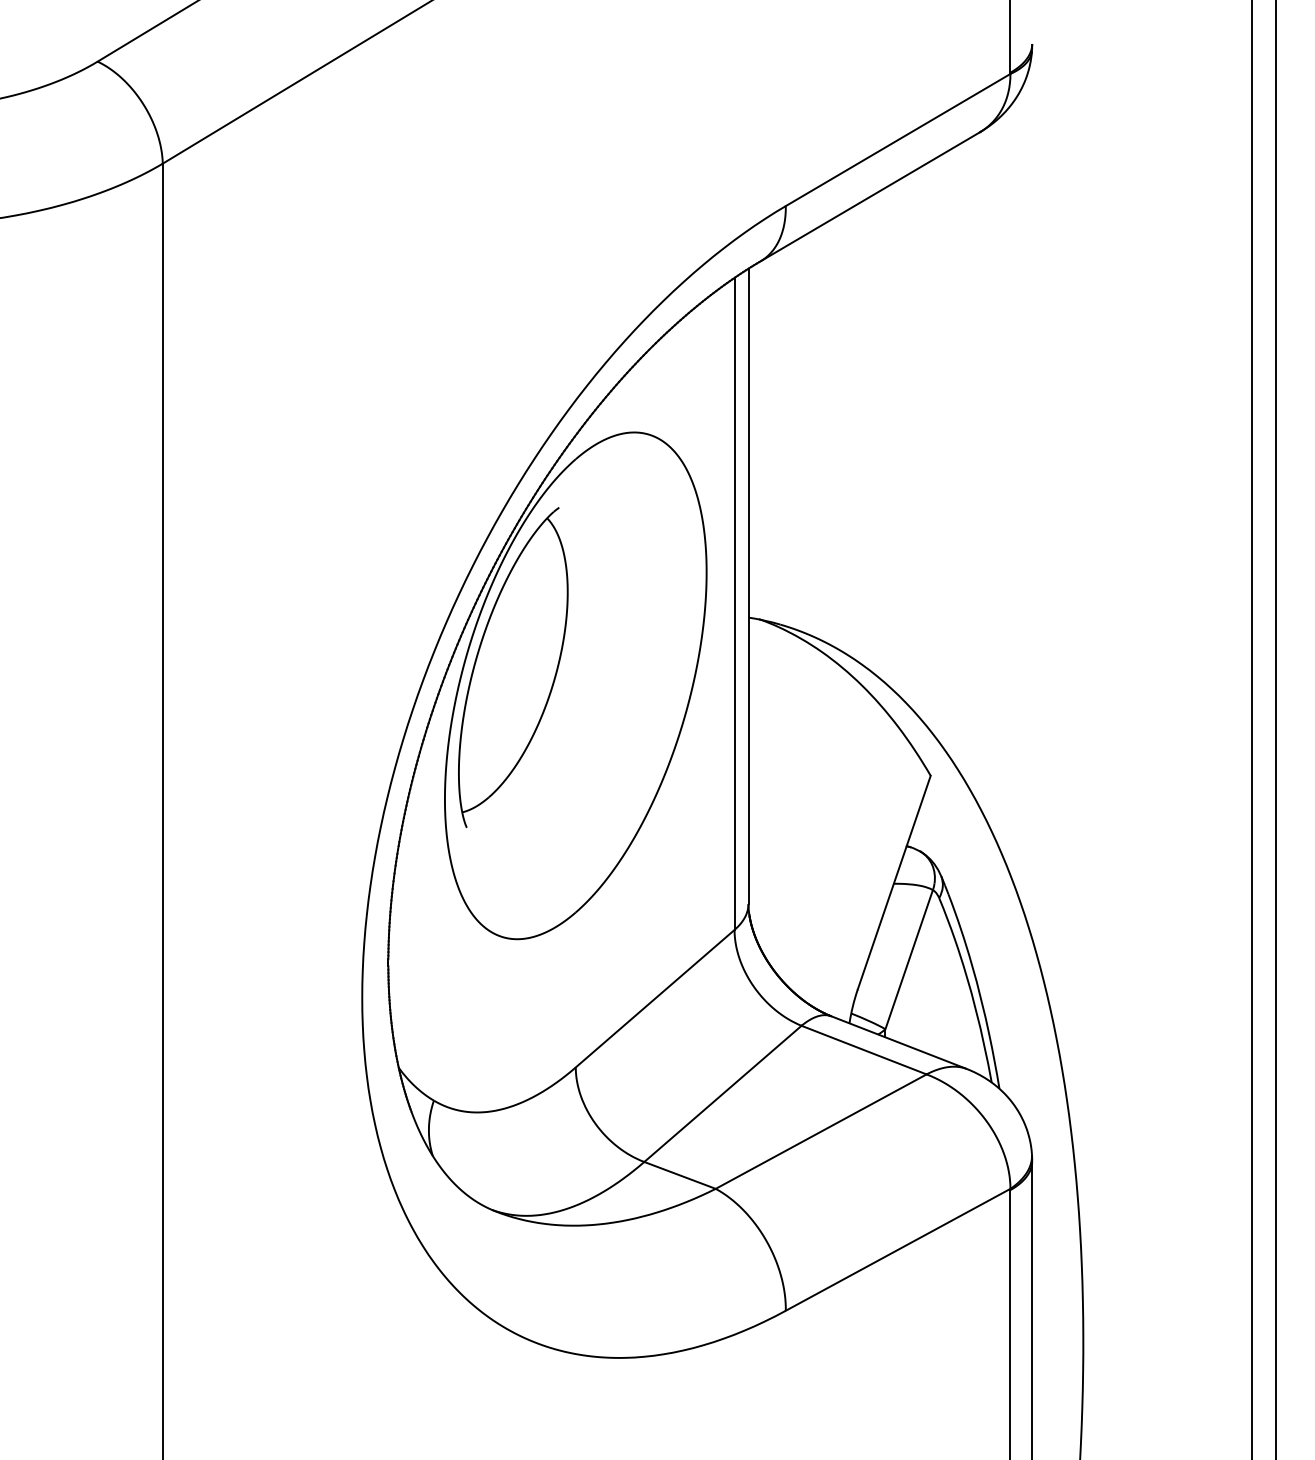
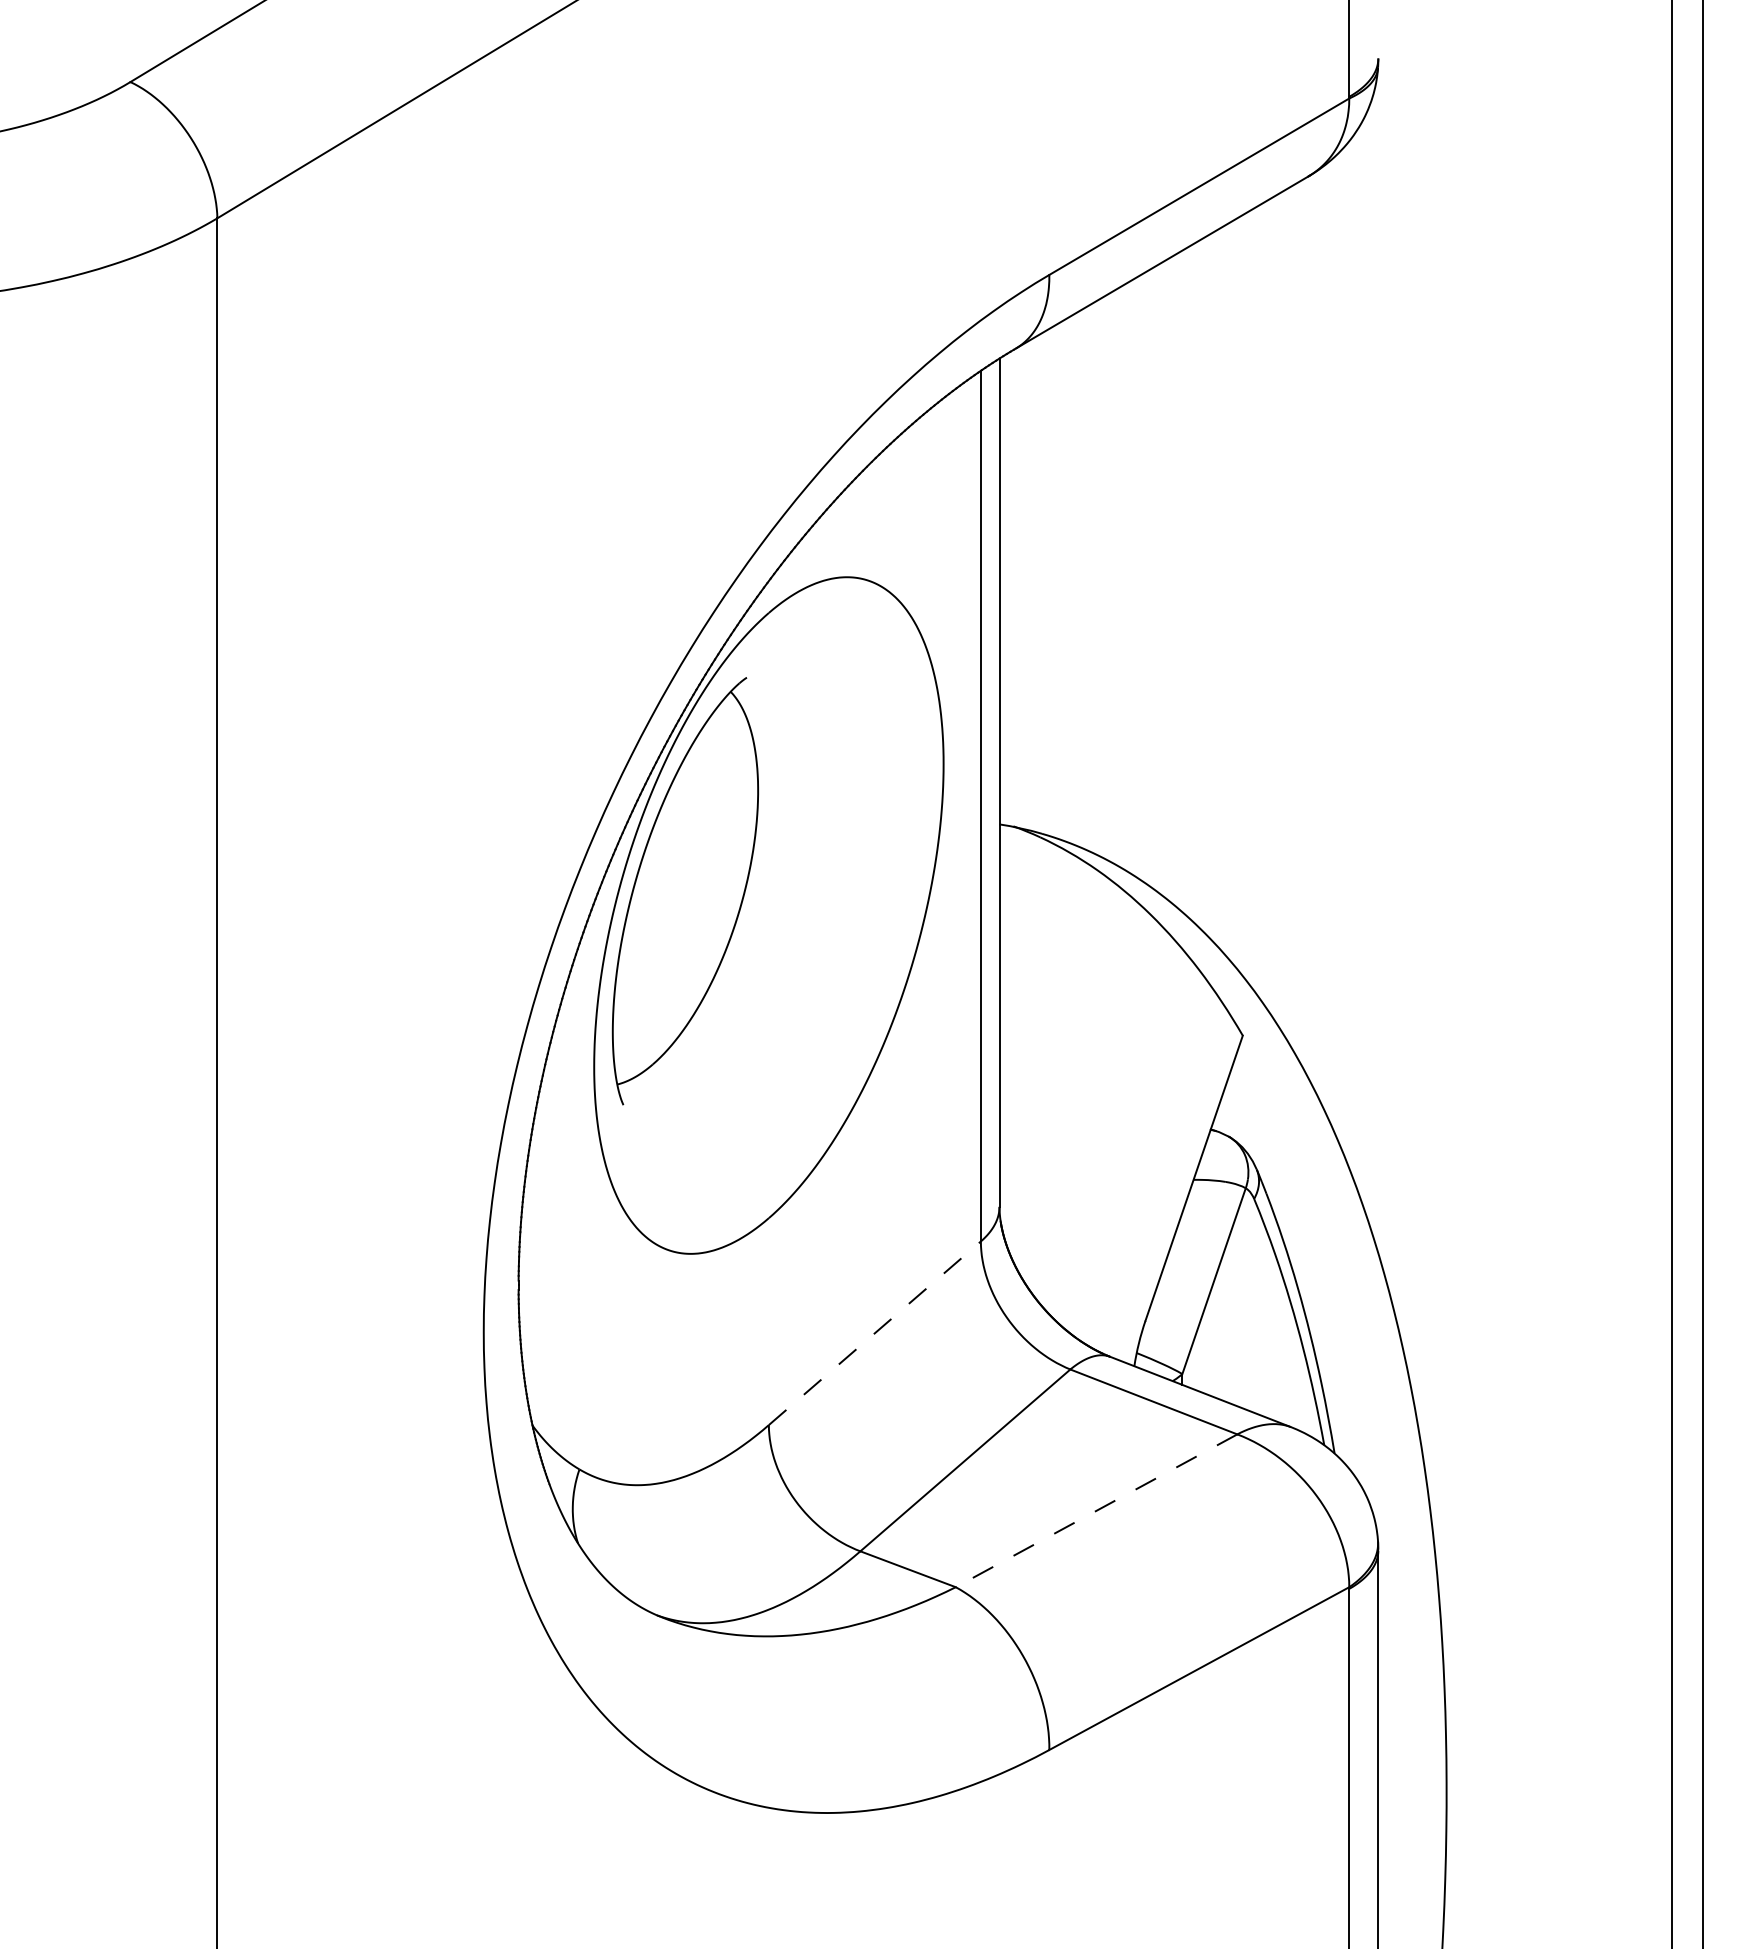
line: (655, 998) -> (875, 1332), solid -> dashed
line: (821, 1132) -> (1096, 1511), solid -> dashed

